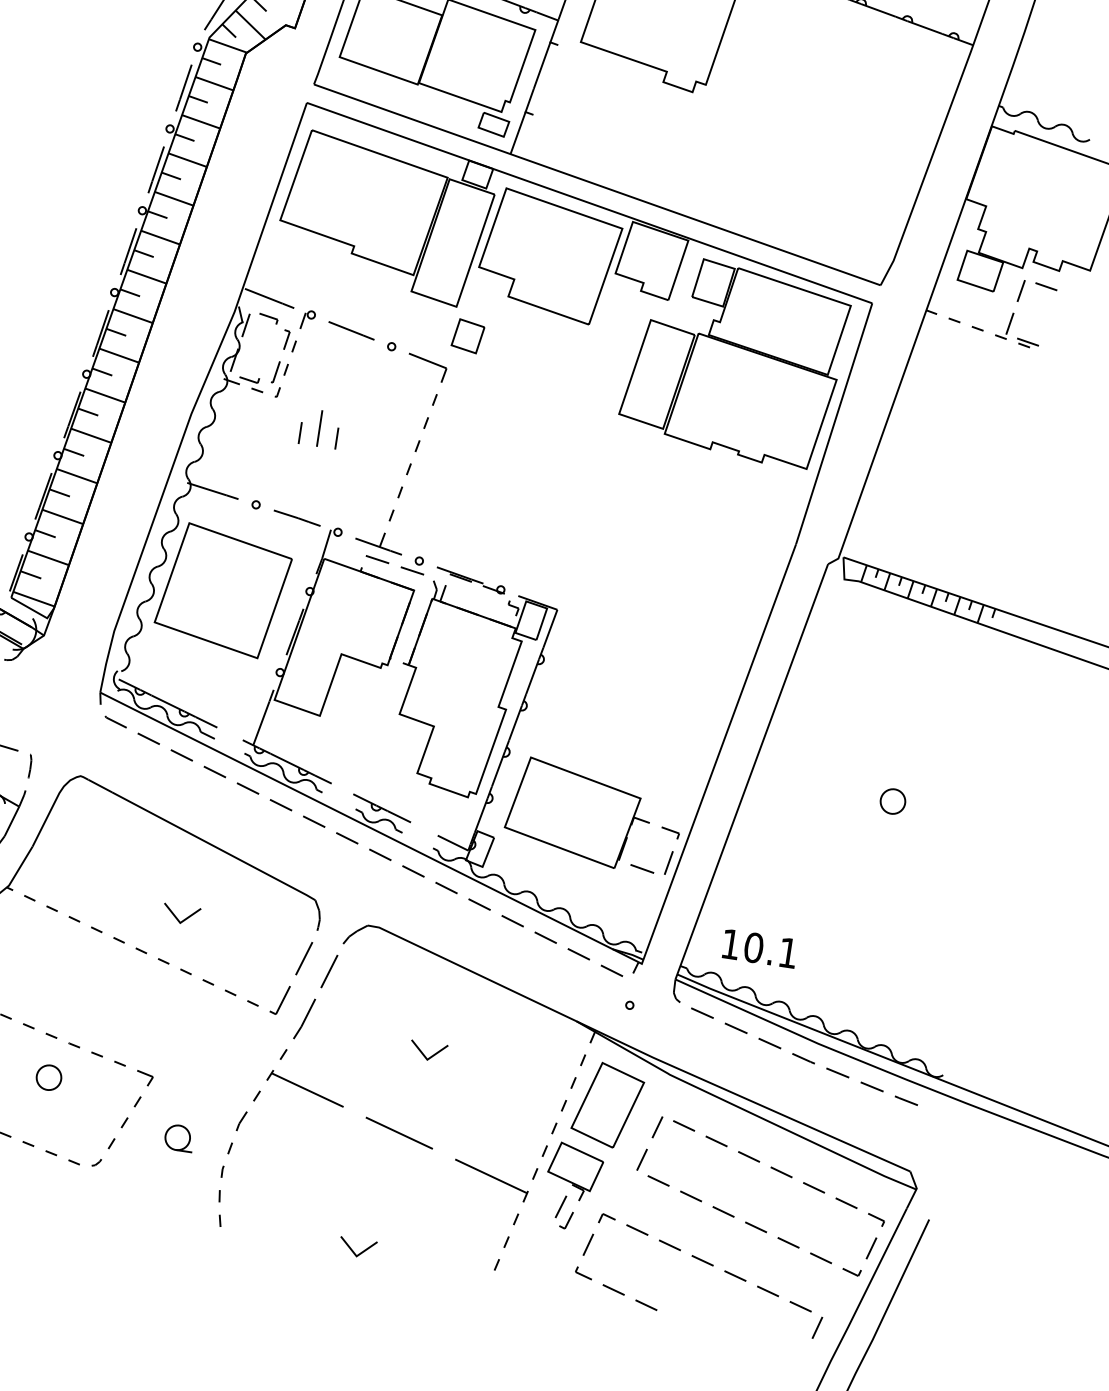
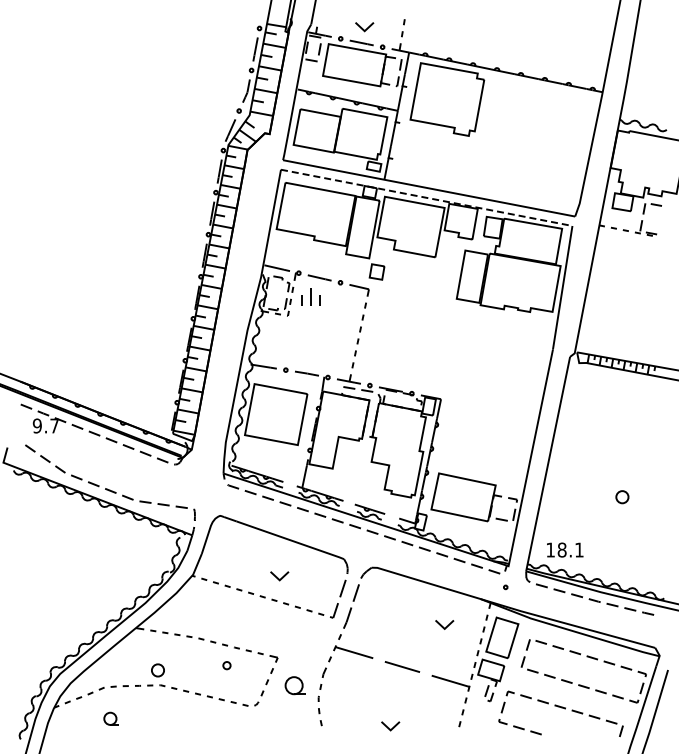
line: (591, 202) -> (427, 197), solid -> dashed
part: (318, 427) -> (310, 296), moved
part: (893, 802) -> (622, 497), moved
text: (752, 946) -> (561, 549), 10.1 -> 18.1
part: (428, 1050) -> (444, 624), moved
part: (48, 1077) -> (226, 665), size x0.6
part: (178, 1137) -> (294, 685), size x1.4

